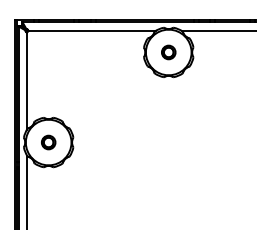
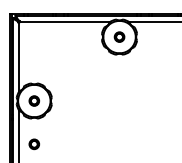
part: (48, 203) -> (34, 144), added

